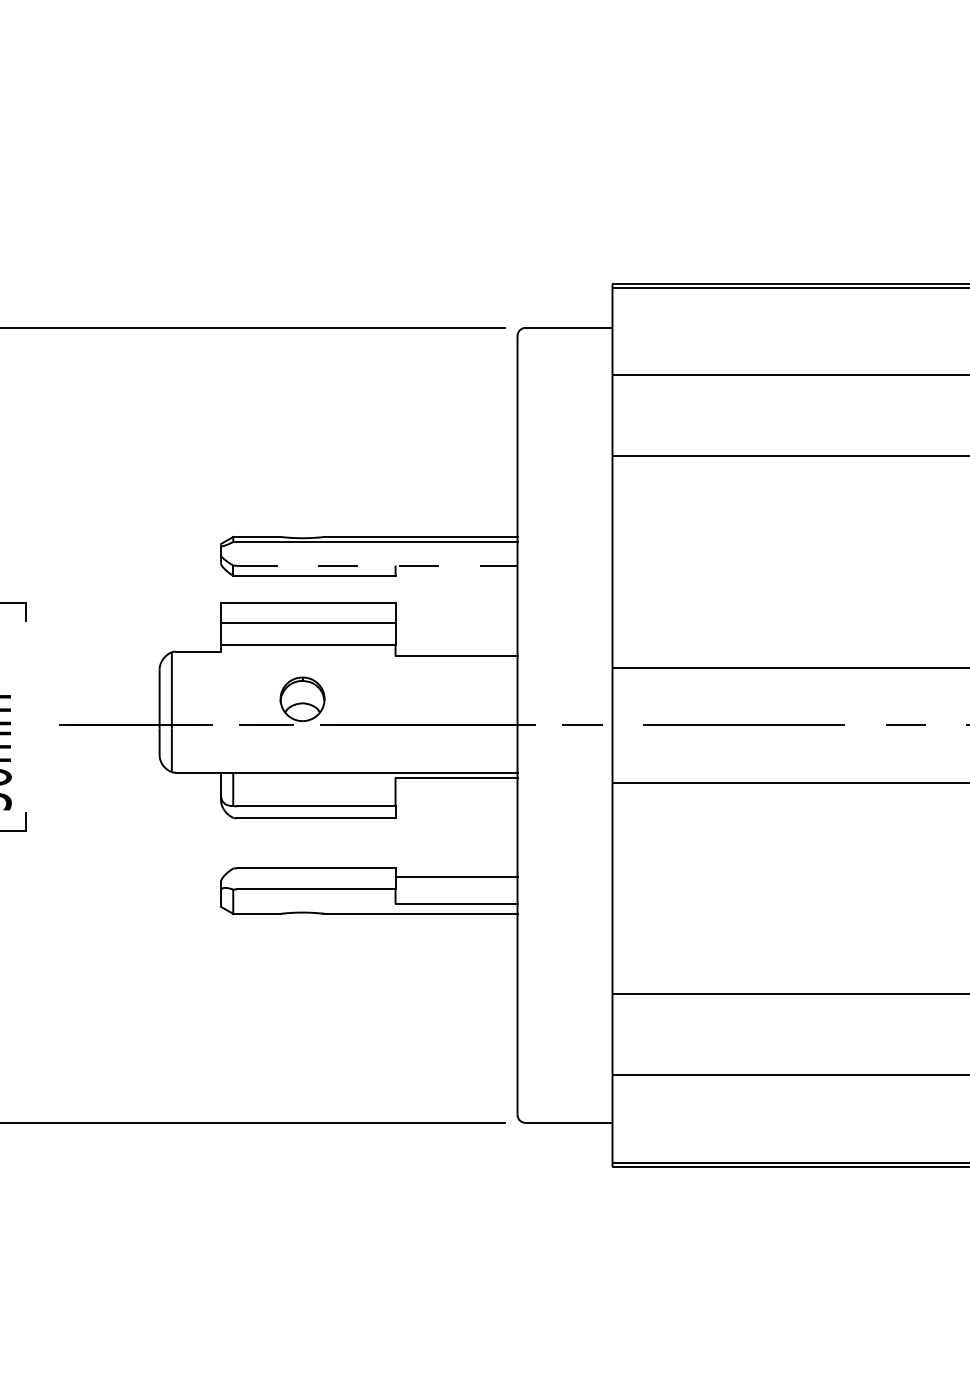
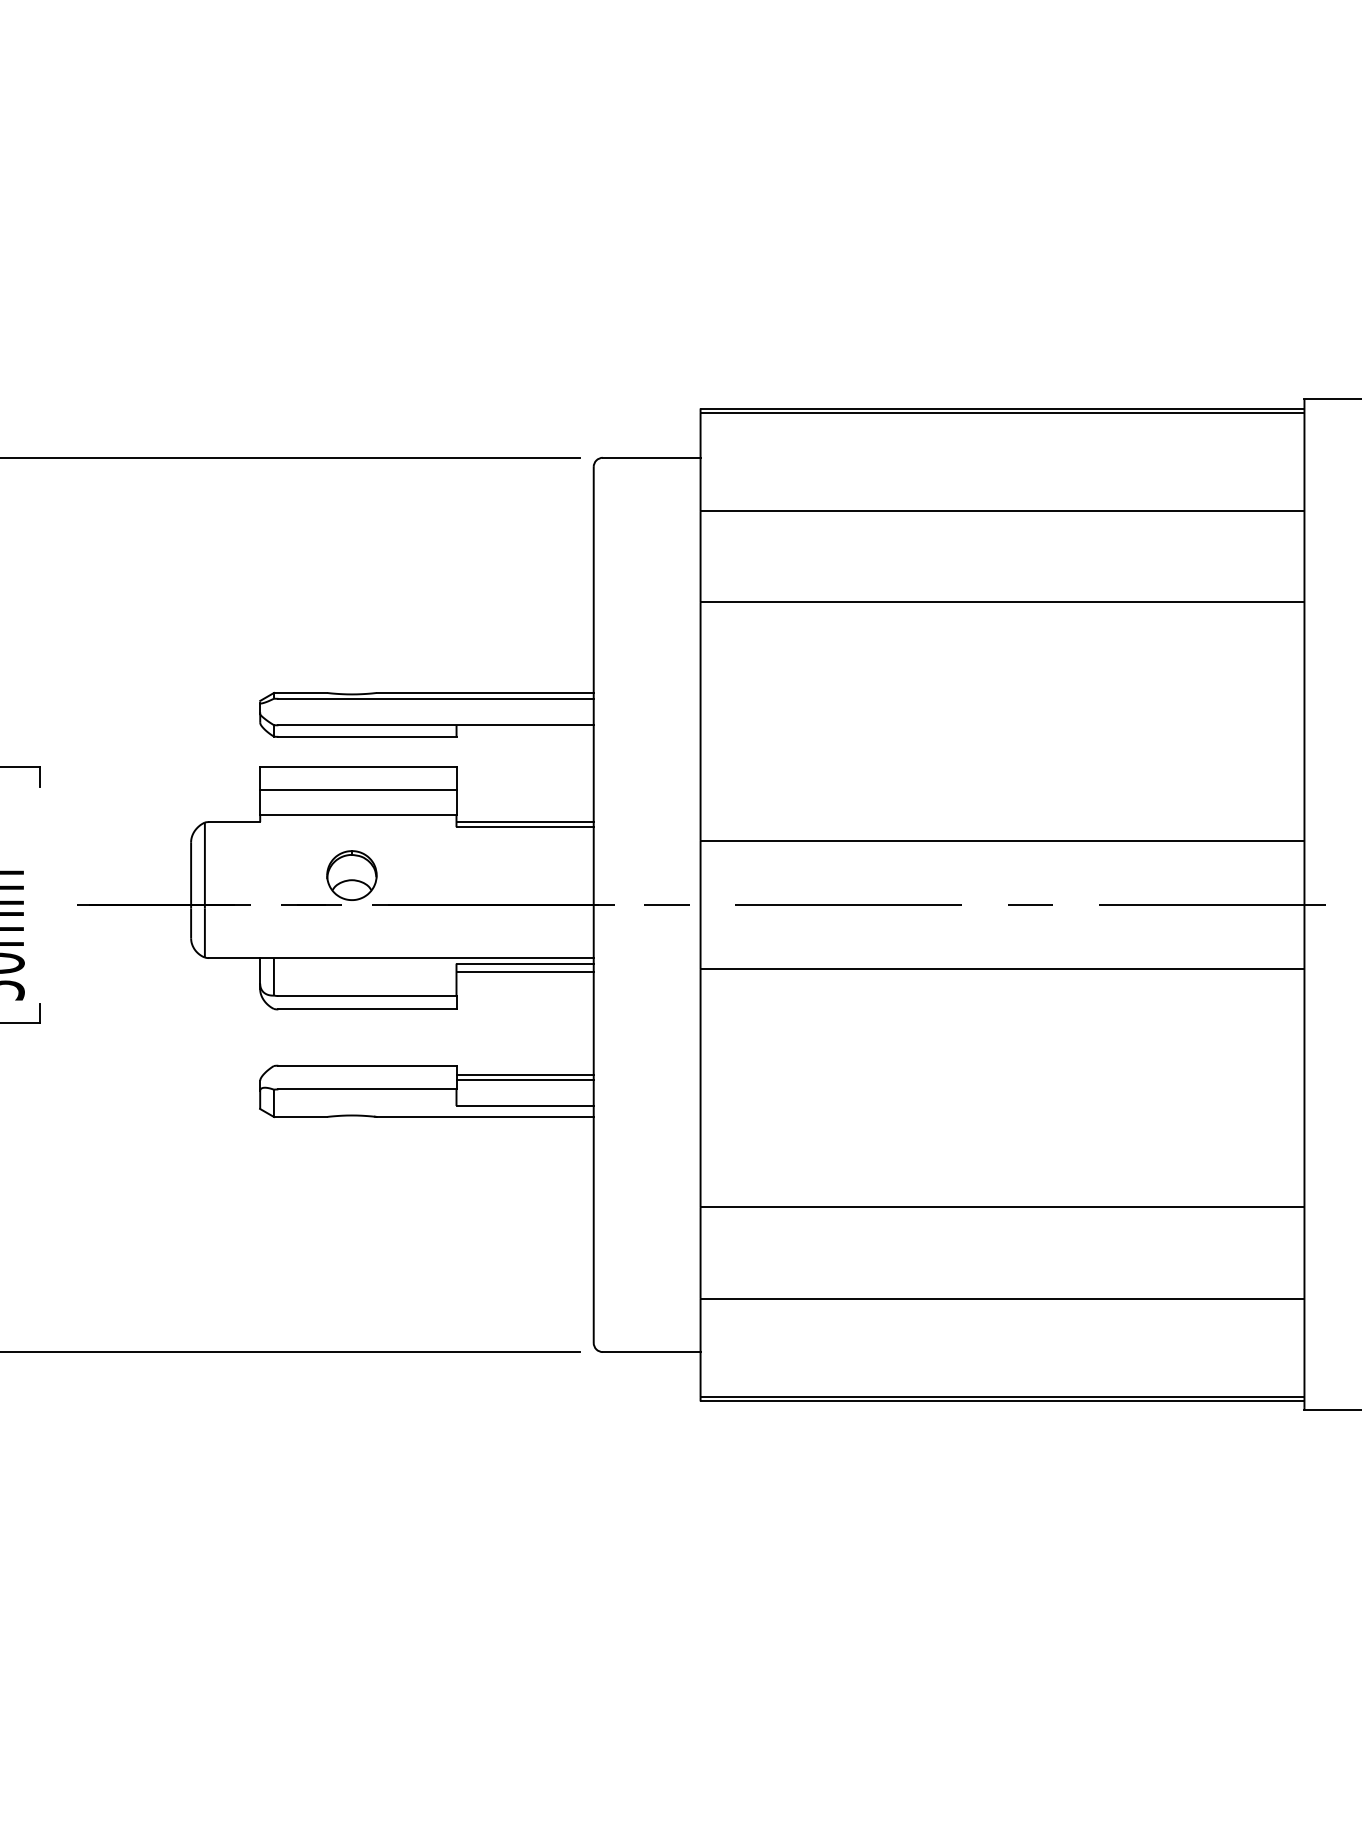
line: (377, 565) -> (436, 725), dashed -> solid
line: (455, 652) -> (524, 822), added
line: (455, 785) -> (524, 972), added
line: (455, 881) -> (524, 1080), added

